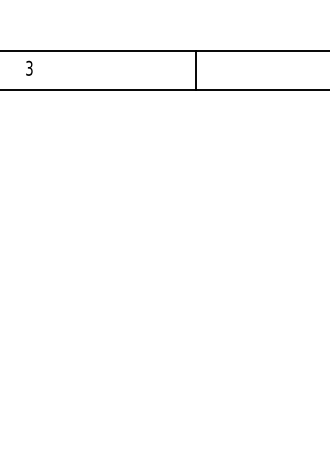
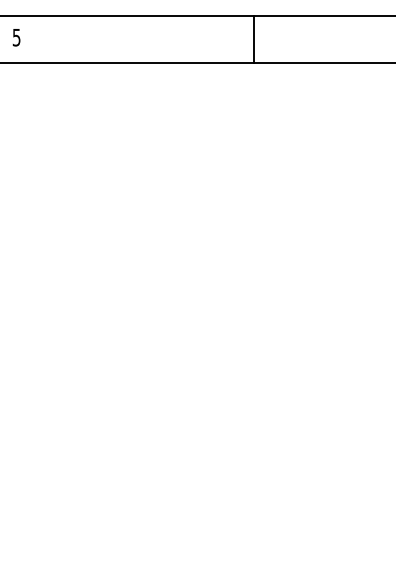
text: (29, 67) -> (16, 36), 3 -> 5
line: (196, 69) -> (254, 39), moved

